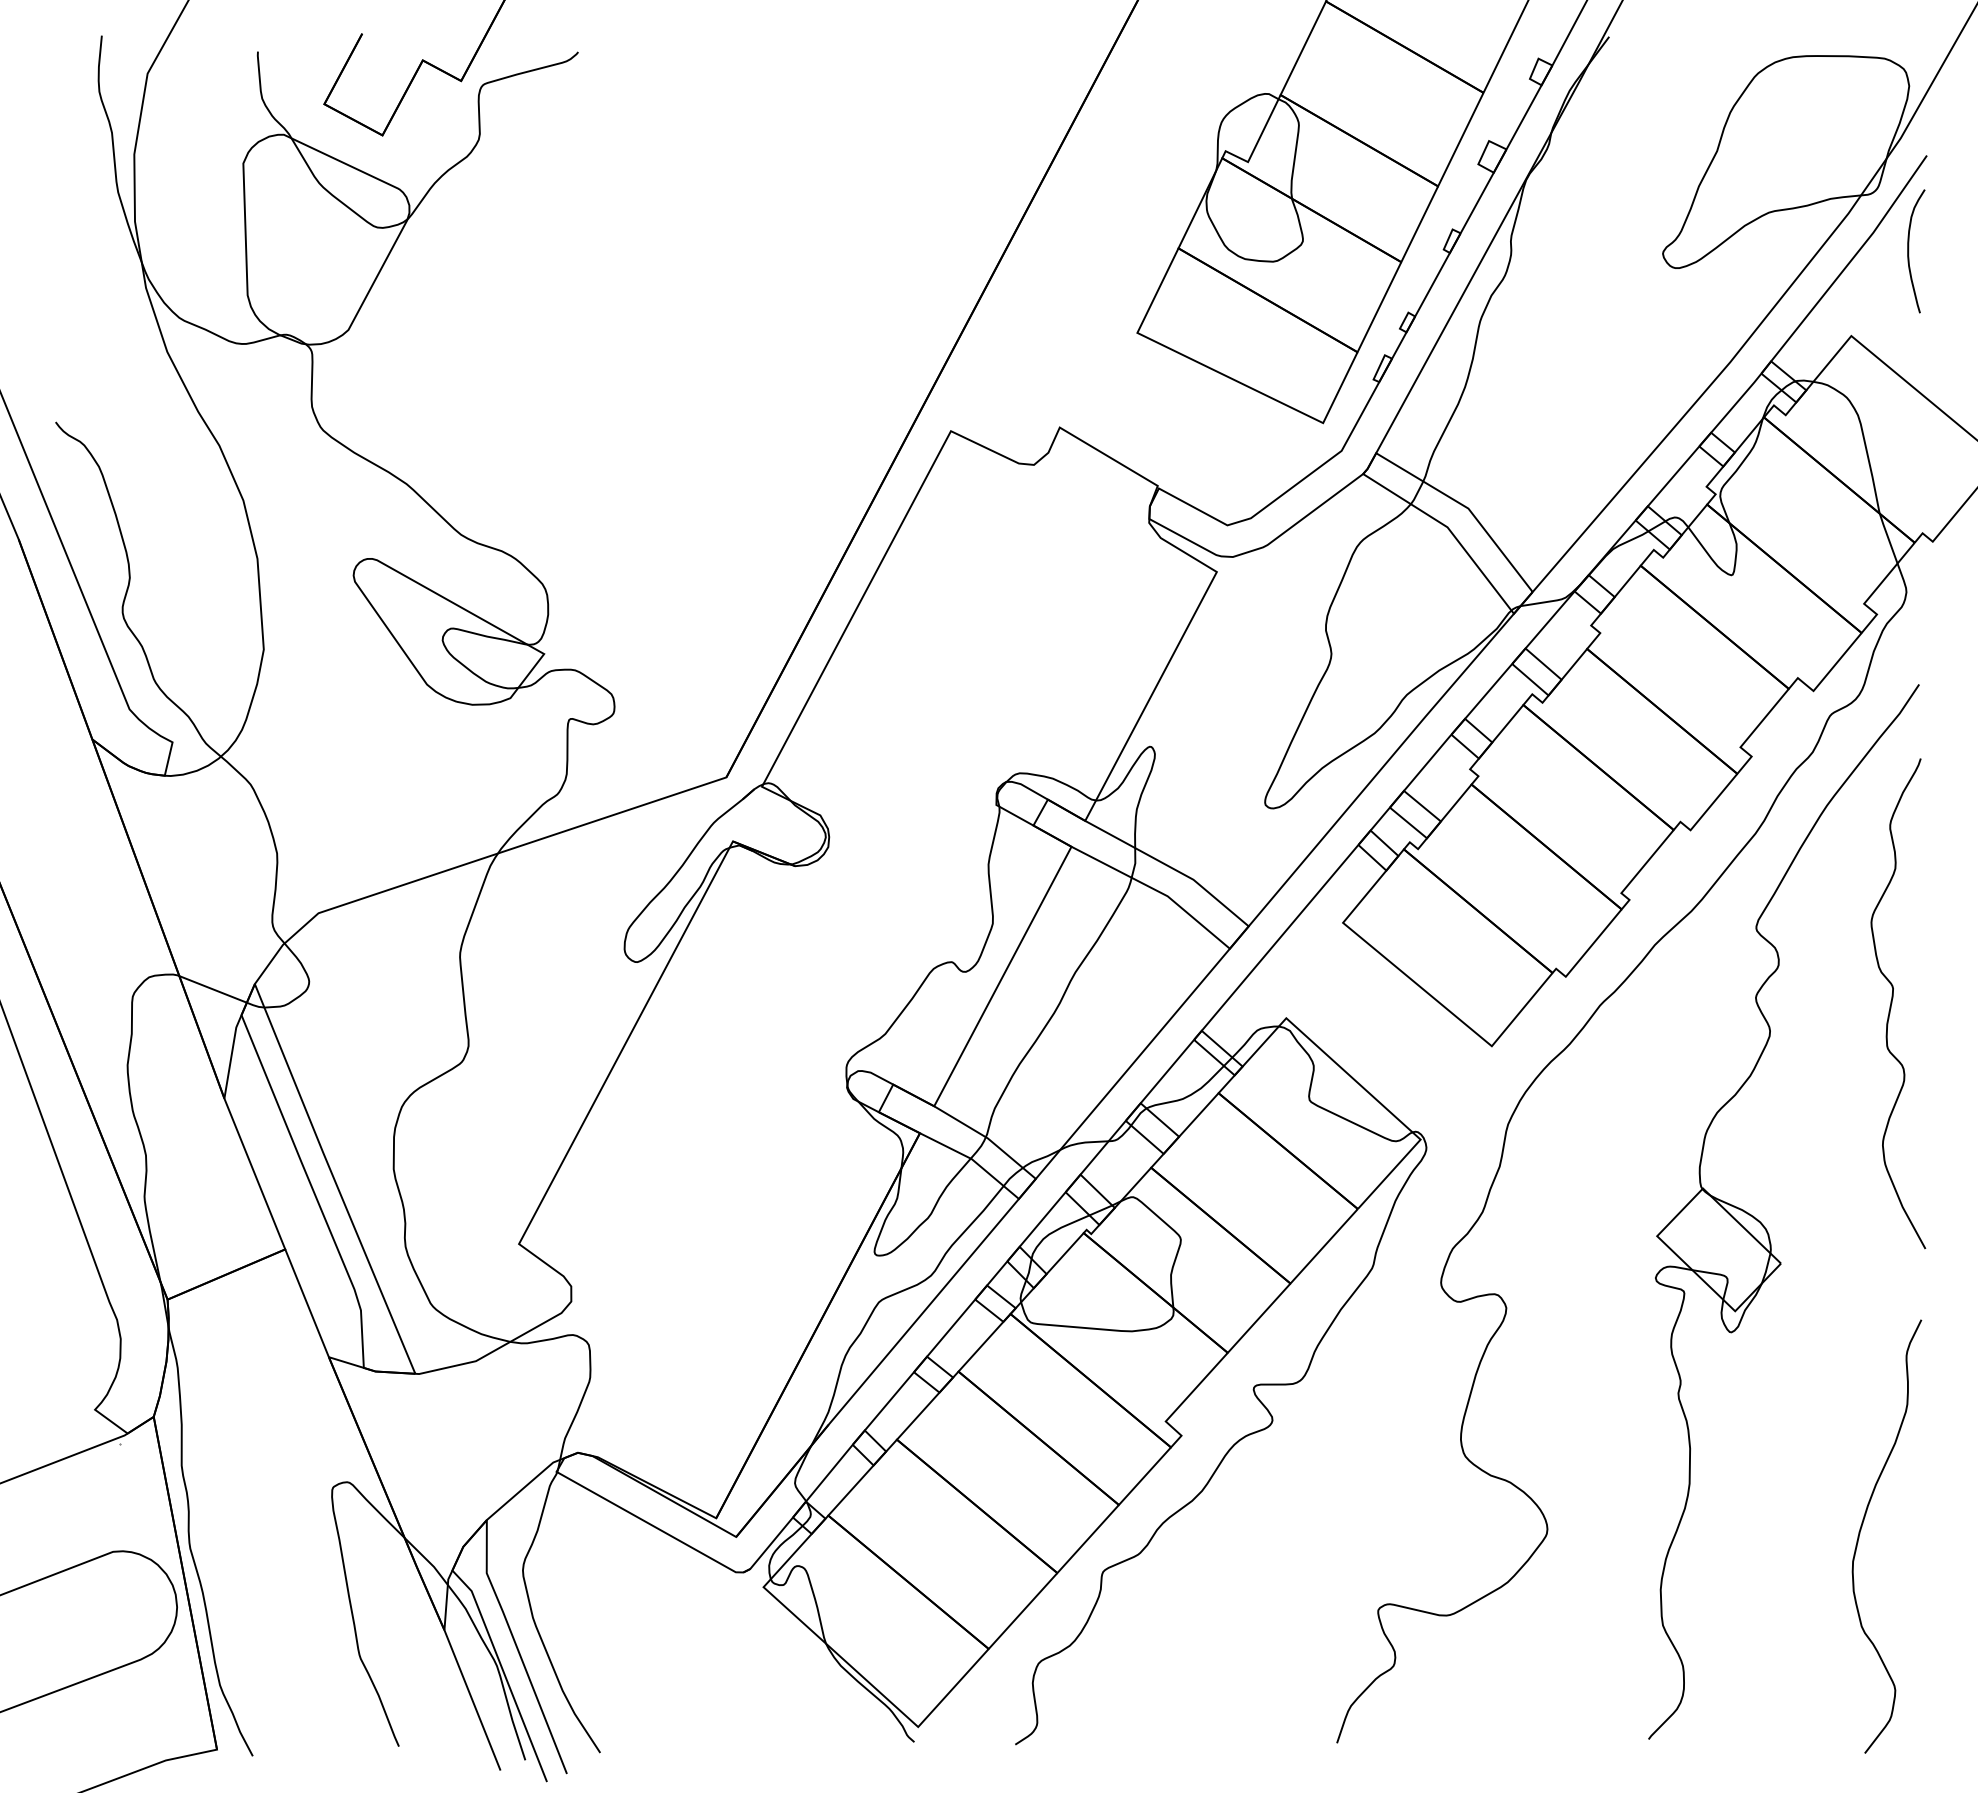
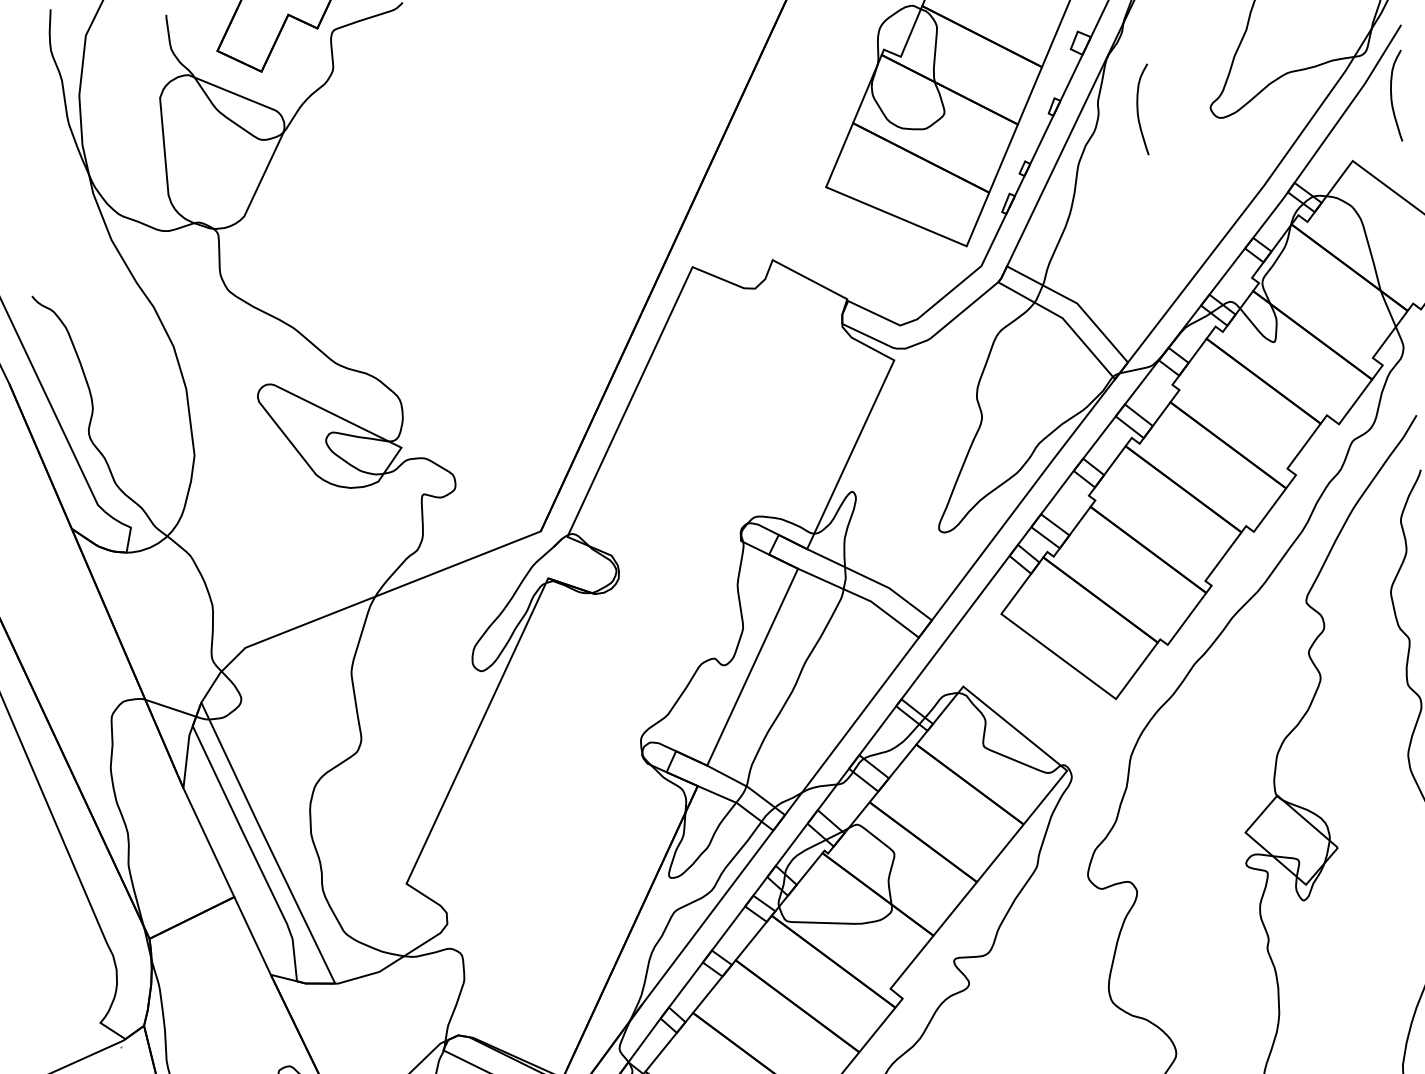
curve: (1565, 251) -> (1138, 110), added

